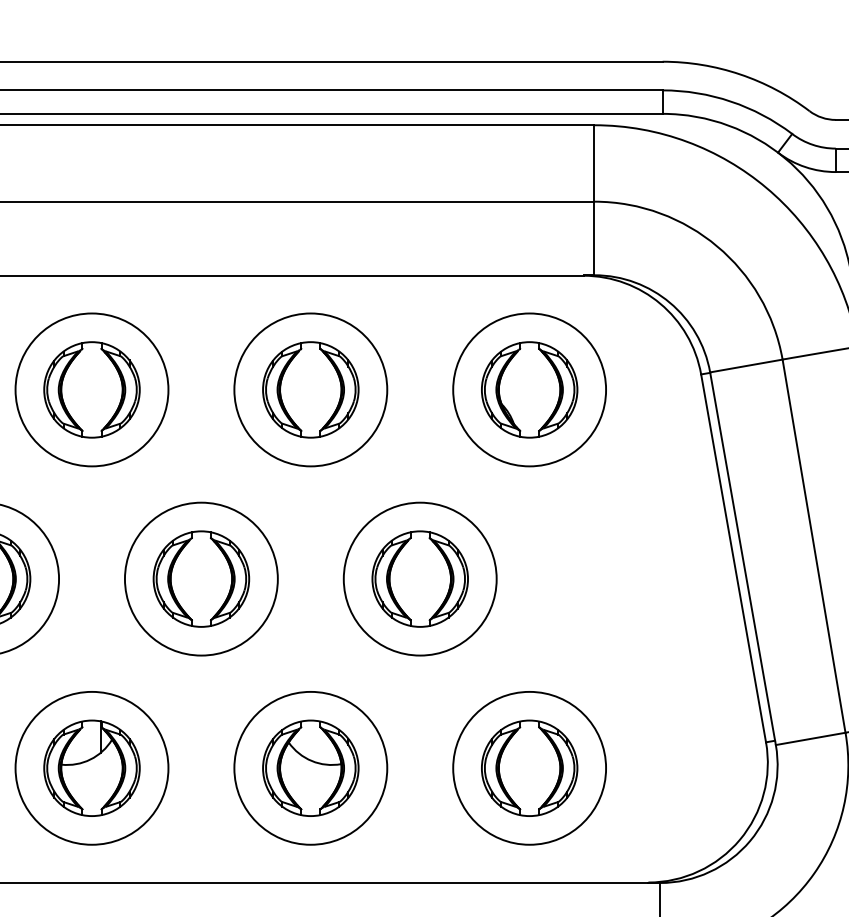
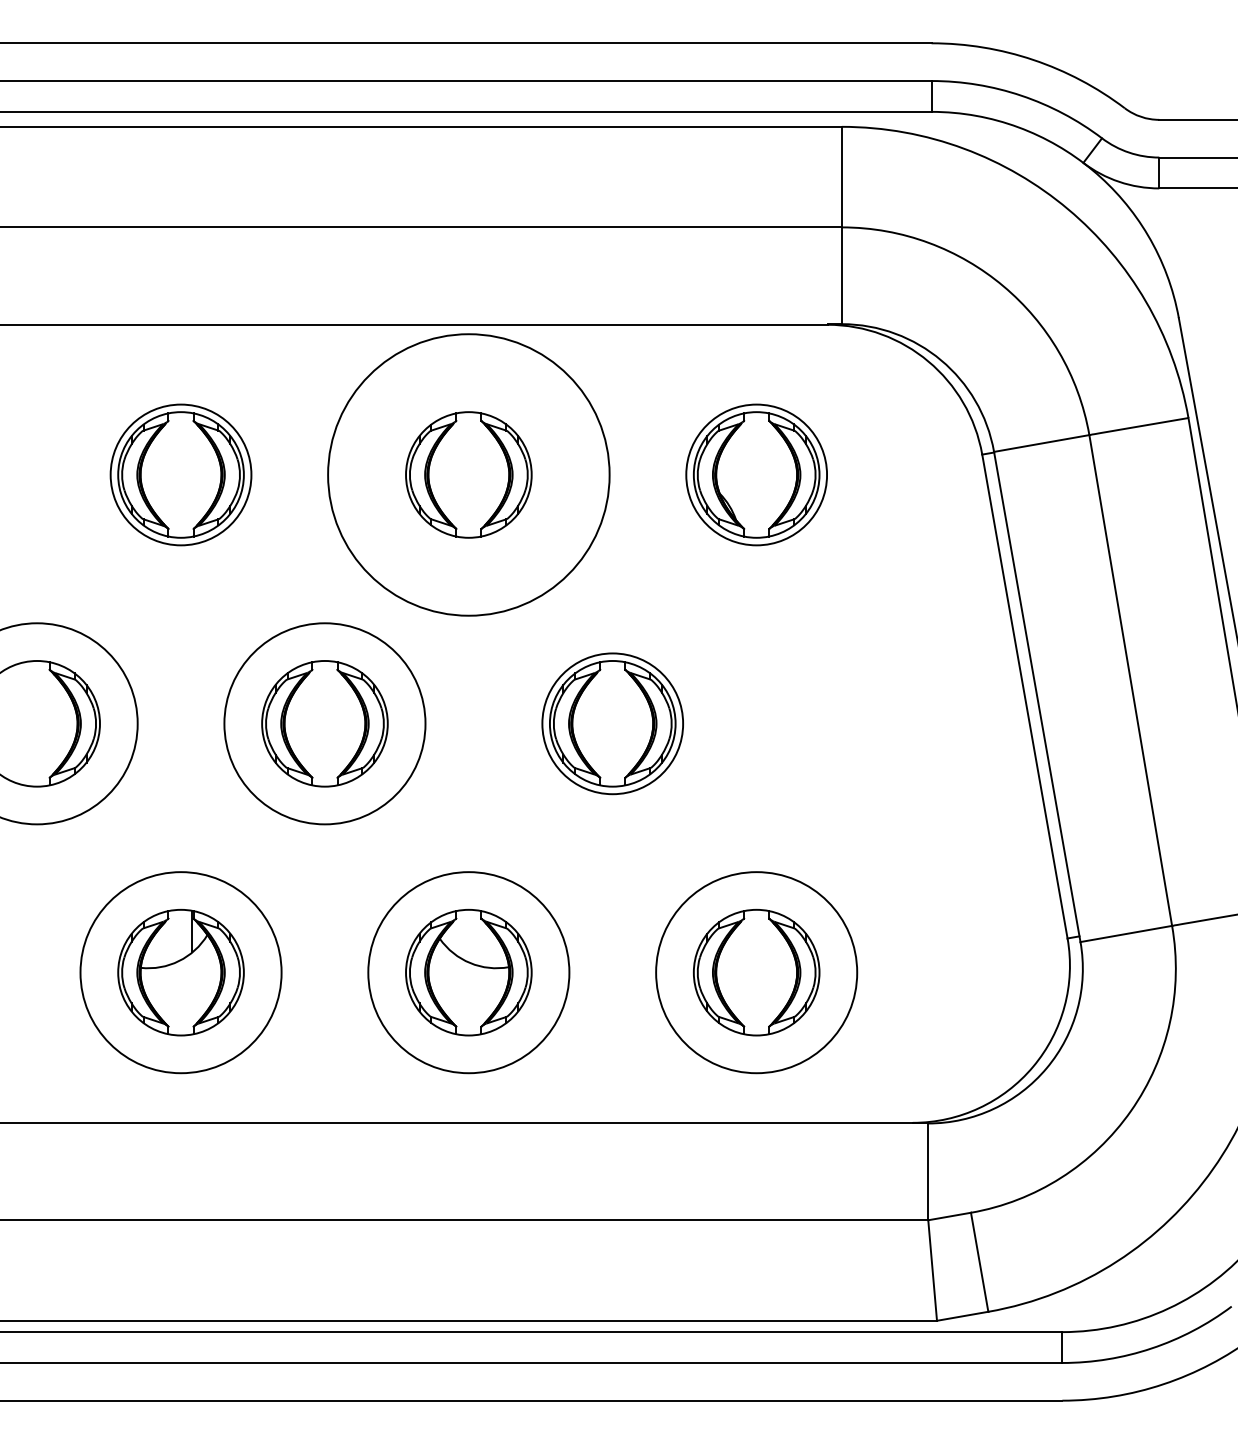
circle: (91, 389) -> (180, 474), size x0.7
circle: (310, 389) -> (468, 474), size x1.4
circle: (529, 389) -> (756, 474), size x0.7
circle: (420, 578) -> (612, 723), size x0.7

